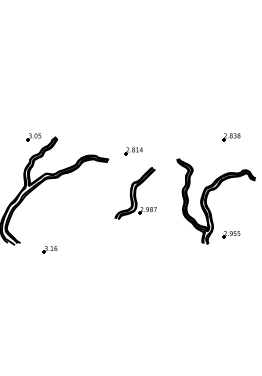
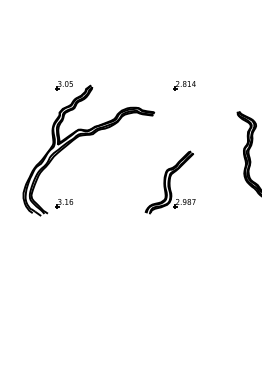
part: (133, 151) -> (184, 85), moved
part: (135, 193) -> (169, 182), moved
part: (49, 249) -> (63, 203), moved

